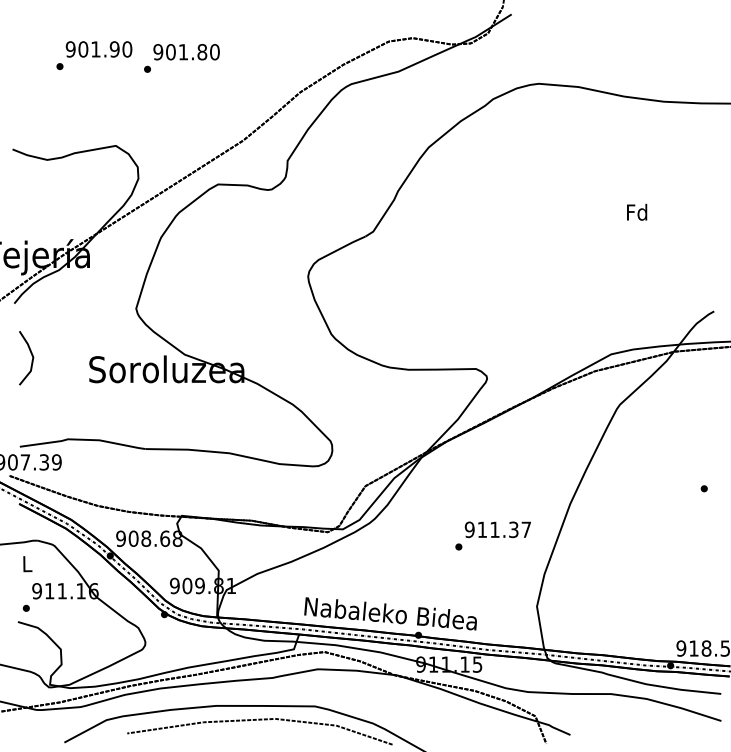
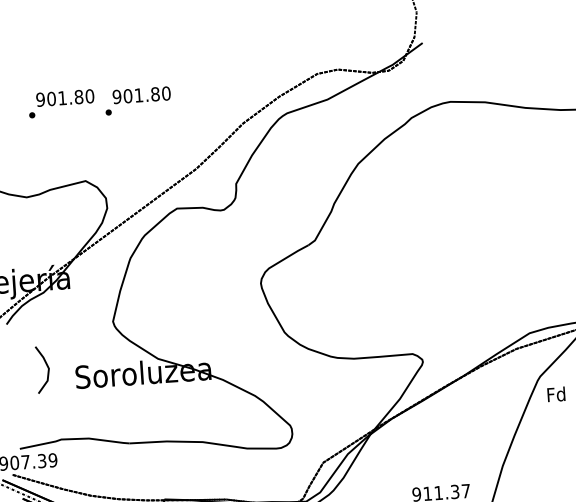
text: (114, 49) -> (78, 97), 901.90 -> 901.80
text: (637, 211) -> (556, 393), moved
line: (31, 360) -> (47, 371), moved

